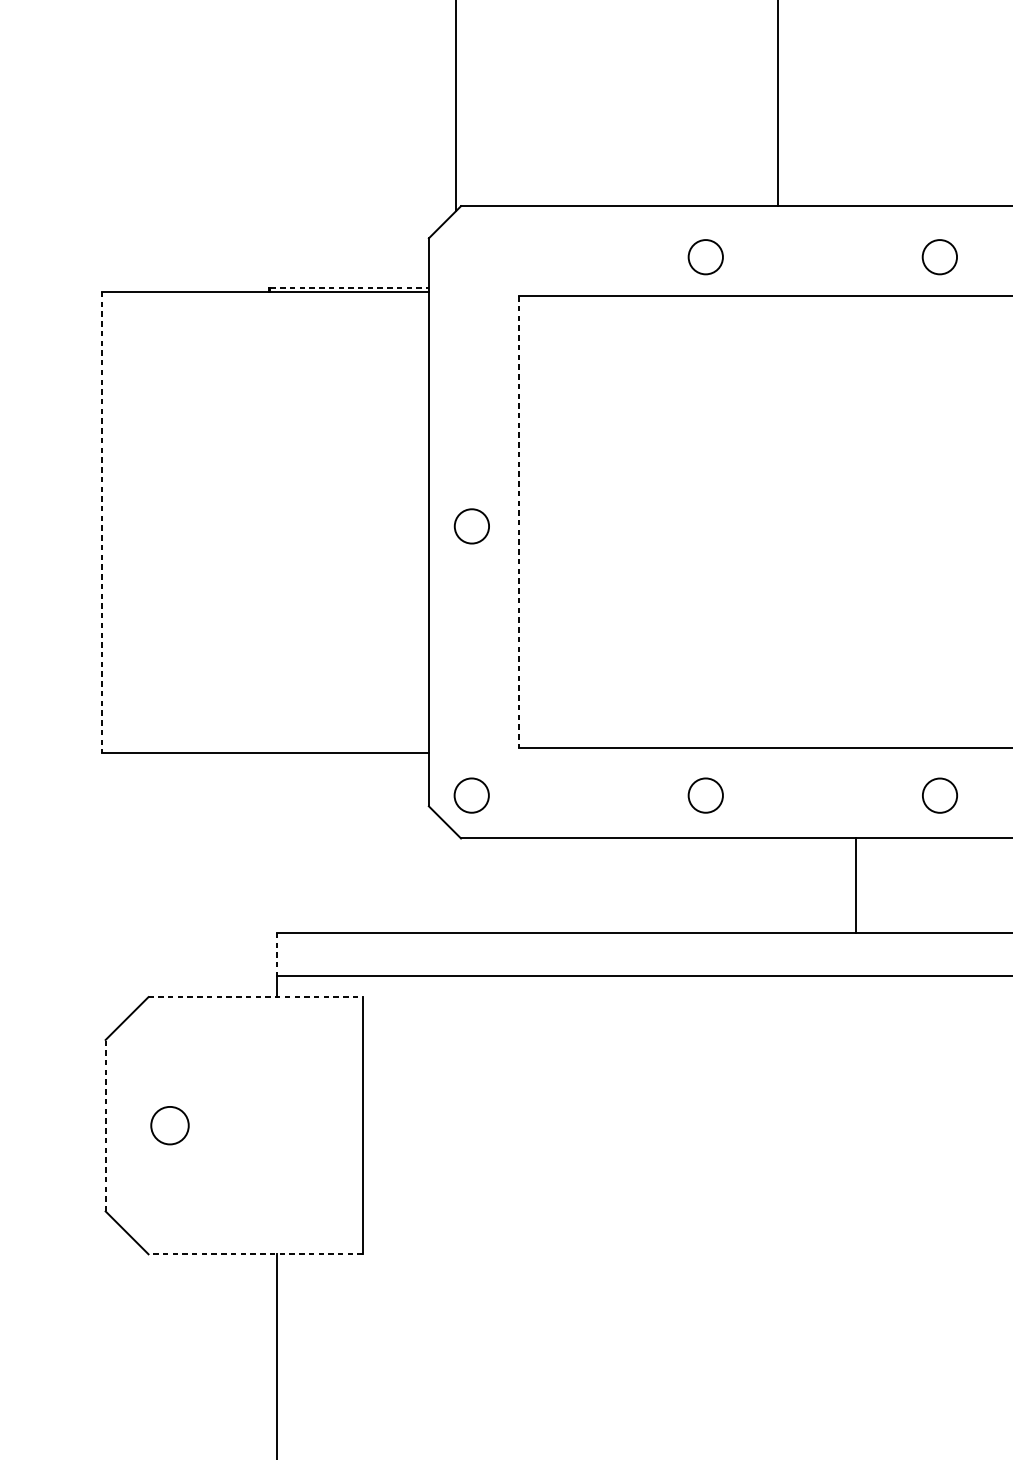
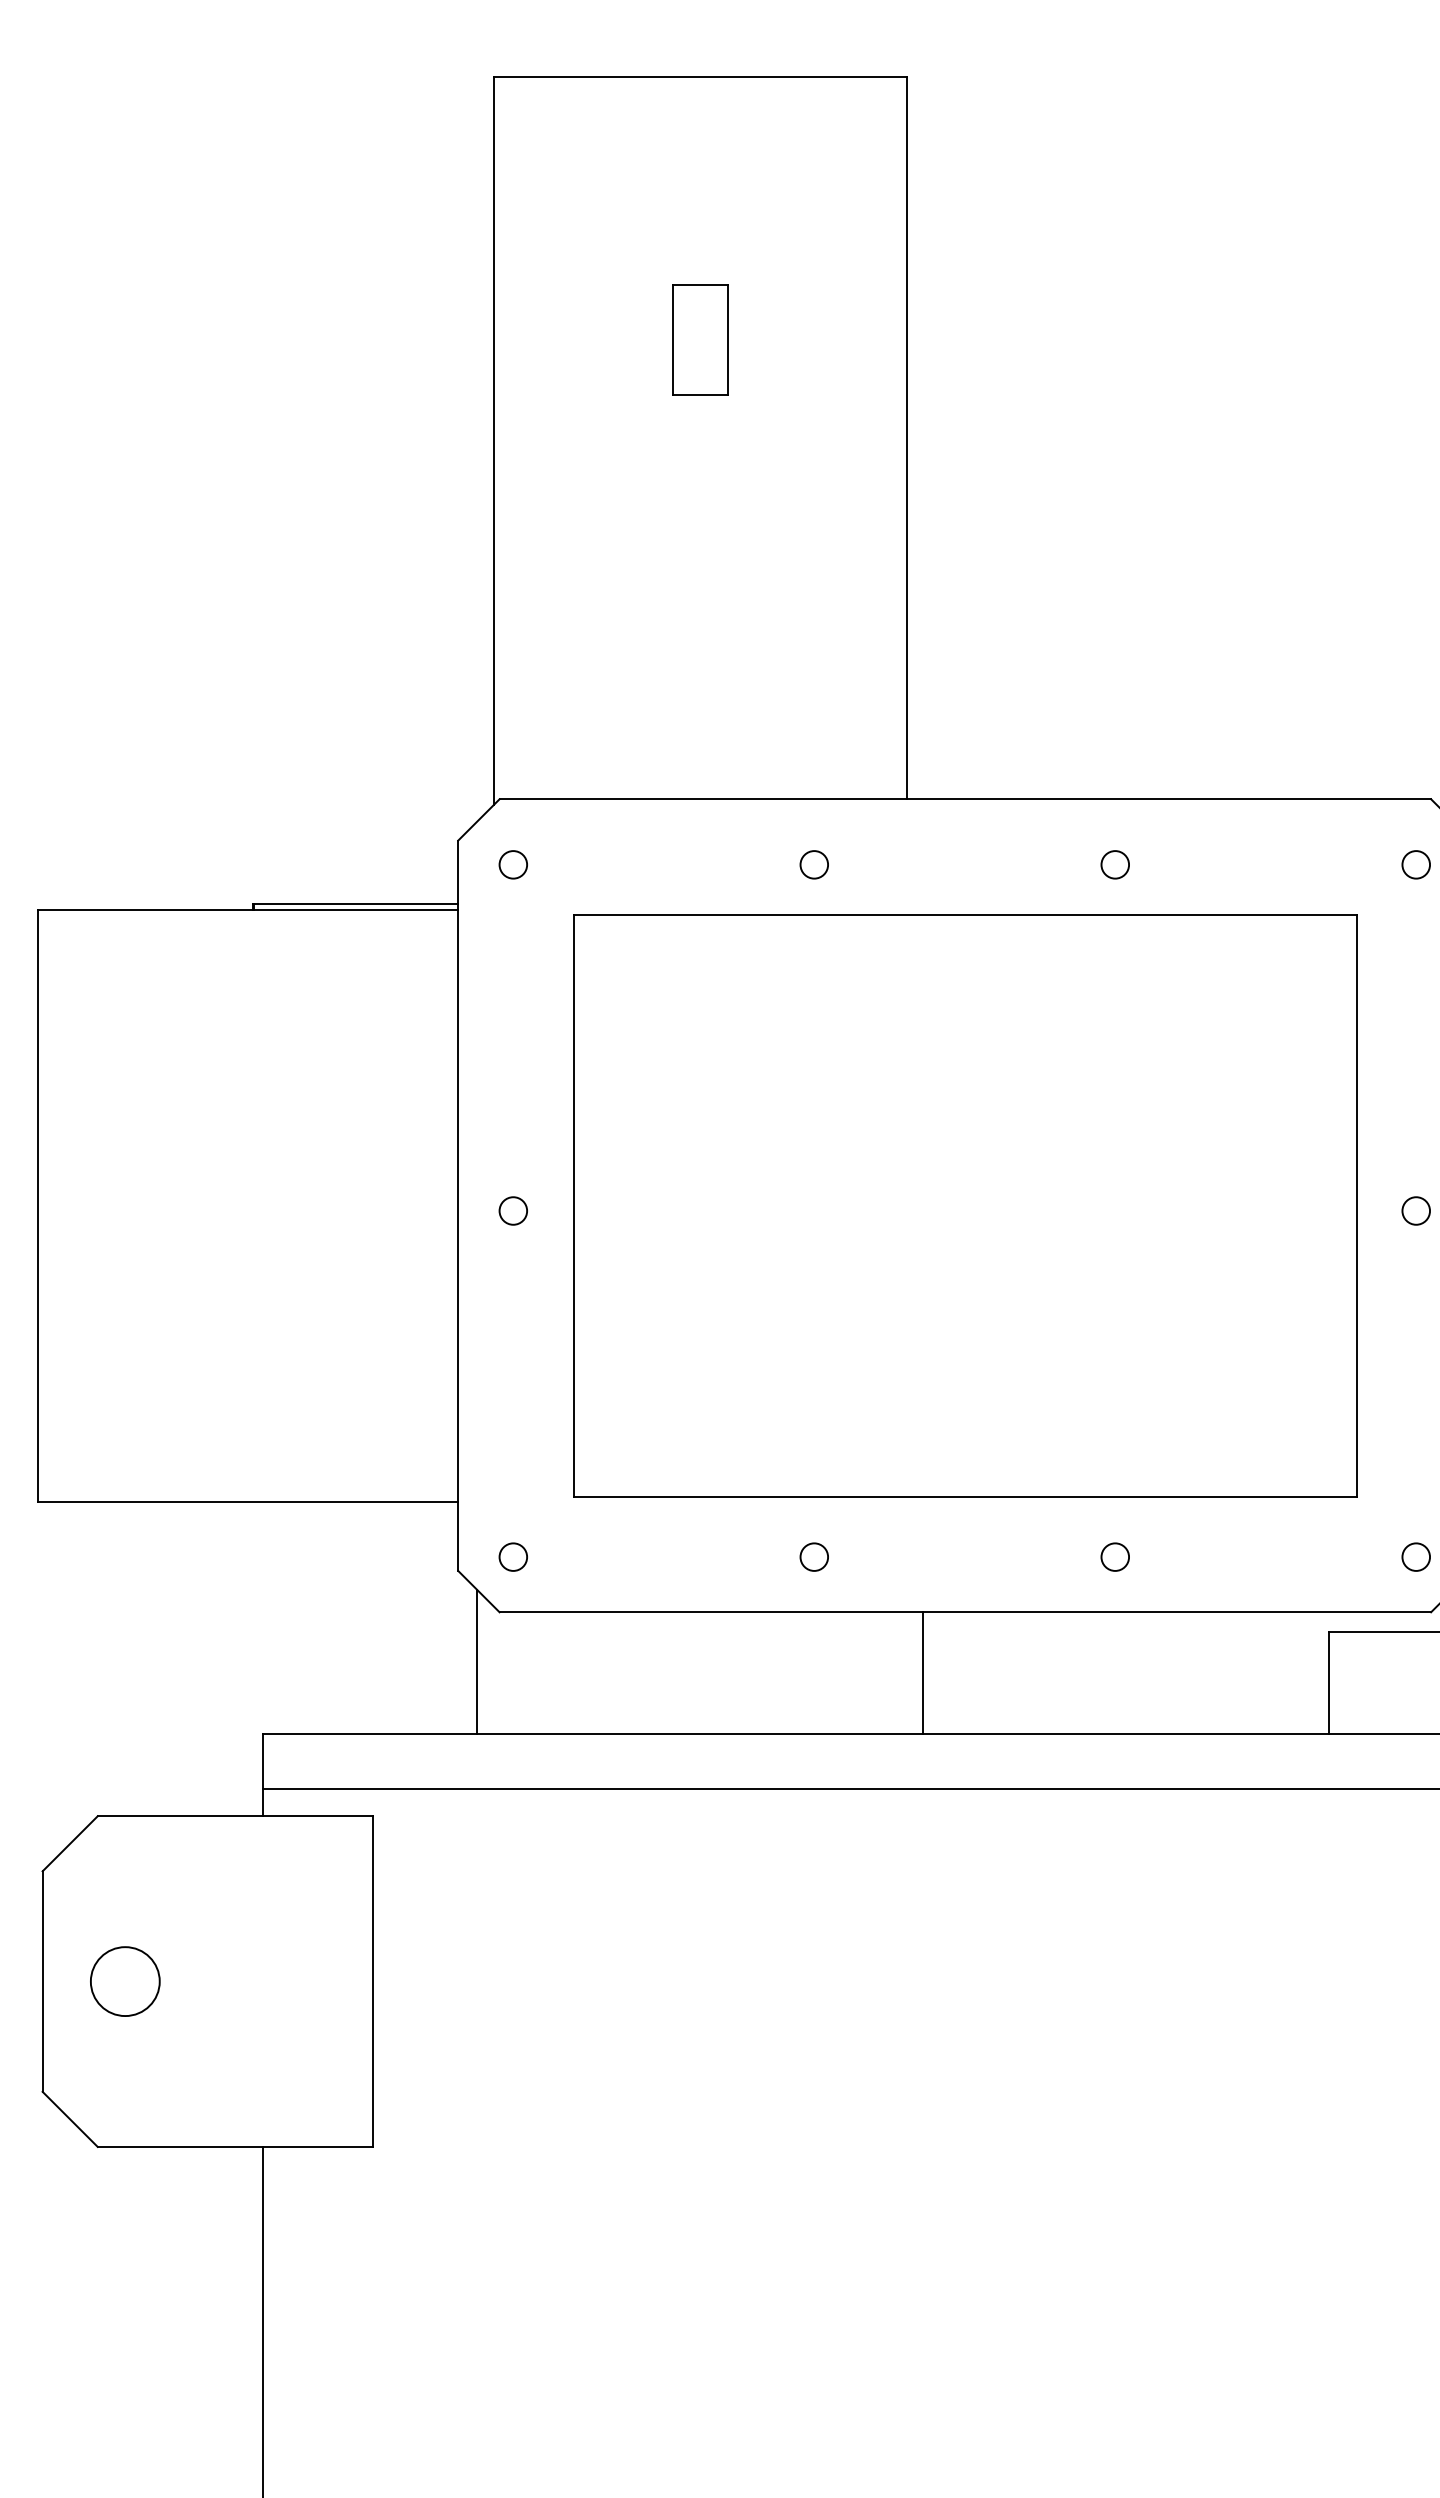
circle: (471, 256) -> (512, 864), added
circle: (705, 256) -> (814, 864), size x0.62
circle: (940, 256) -> (1115, 864), size x0.62
line: (349, 287) -> (356, 903), dashed -> solid
line: (102, 522) -> (38, 1206), dashed -> solid
line: (519, 522) -> (574, 1205), dashed -> solid
circle: (471, 526) -> (512, 1210), size x0.62
circle: (471, 795) -> (513, 1556), size x0.62
circle: (705, 795) -> (814, 1556), size x0.62
circle: (939, 795) -> (1114, 1556), size x0.62
line: (443, 876) -> (476, 1661), added
line: (856, 885) -> (923, 1672), moved
line: (277, 954) -> (263, 1761), dashed -> solid
line: (255, 997) -> (235, 1816), dashed -> solid
line: (105, 1125) -> (42, 1981), dashed -> solid
circle: (170, 1125) -> (125, 1981), size x1.43
line: (255, 1253) -> (235, 2146), dashed -> solid

